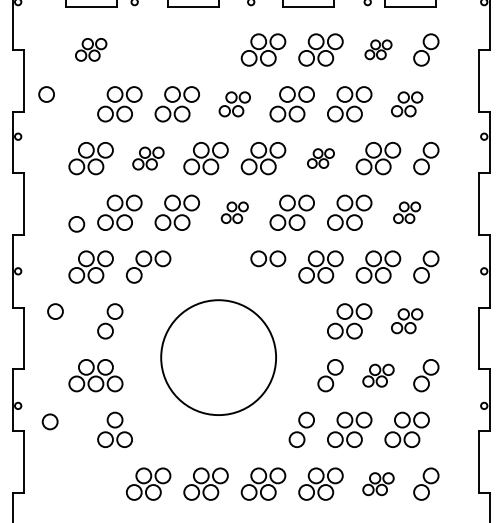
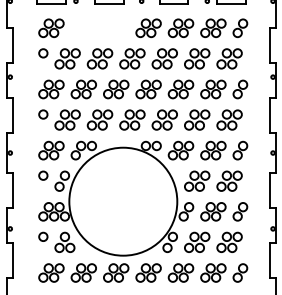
part: (91, 48) -> (51, 27), size x1.43
part: (378, 48) -> (213, 27), size x1.67
circle: (46, 94) -> (43, 53), moved
part: (234, 103) -> (132, 58), size x1.43
part: (406, 103) -> (229, 58), size x1.43
part: (147, 158) -> (83, 89), size x1.43
part: (320, 158) -> (180, 89), size x1.67
part: (234, 211) -> (132, 119), size x1.67
part: (406, 211) -> (229, 119), size x1.67
circle: (77, 224) -> (43, 114), moved
circle: (55, 311) -> (43, 175), moved
part: (406, 320) -> (229, 180), size x1.43
circle: (218, 357) -> (123, 201), size x1.67
part: (378, 375) -> (213, 211), size x1.43
circle: (50, 421) -> (43, 236), moved
part: (91, 483) -> (51, 272), added
part: (378, 483) -> (213, 272), size x1.43

